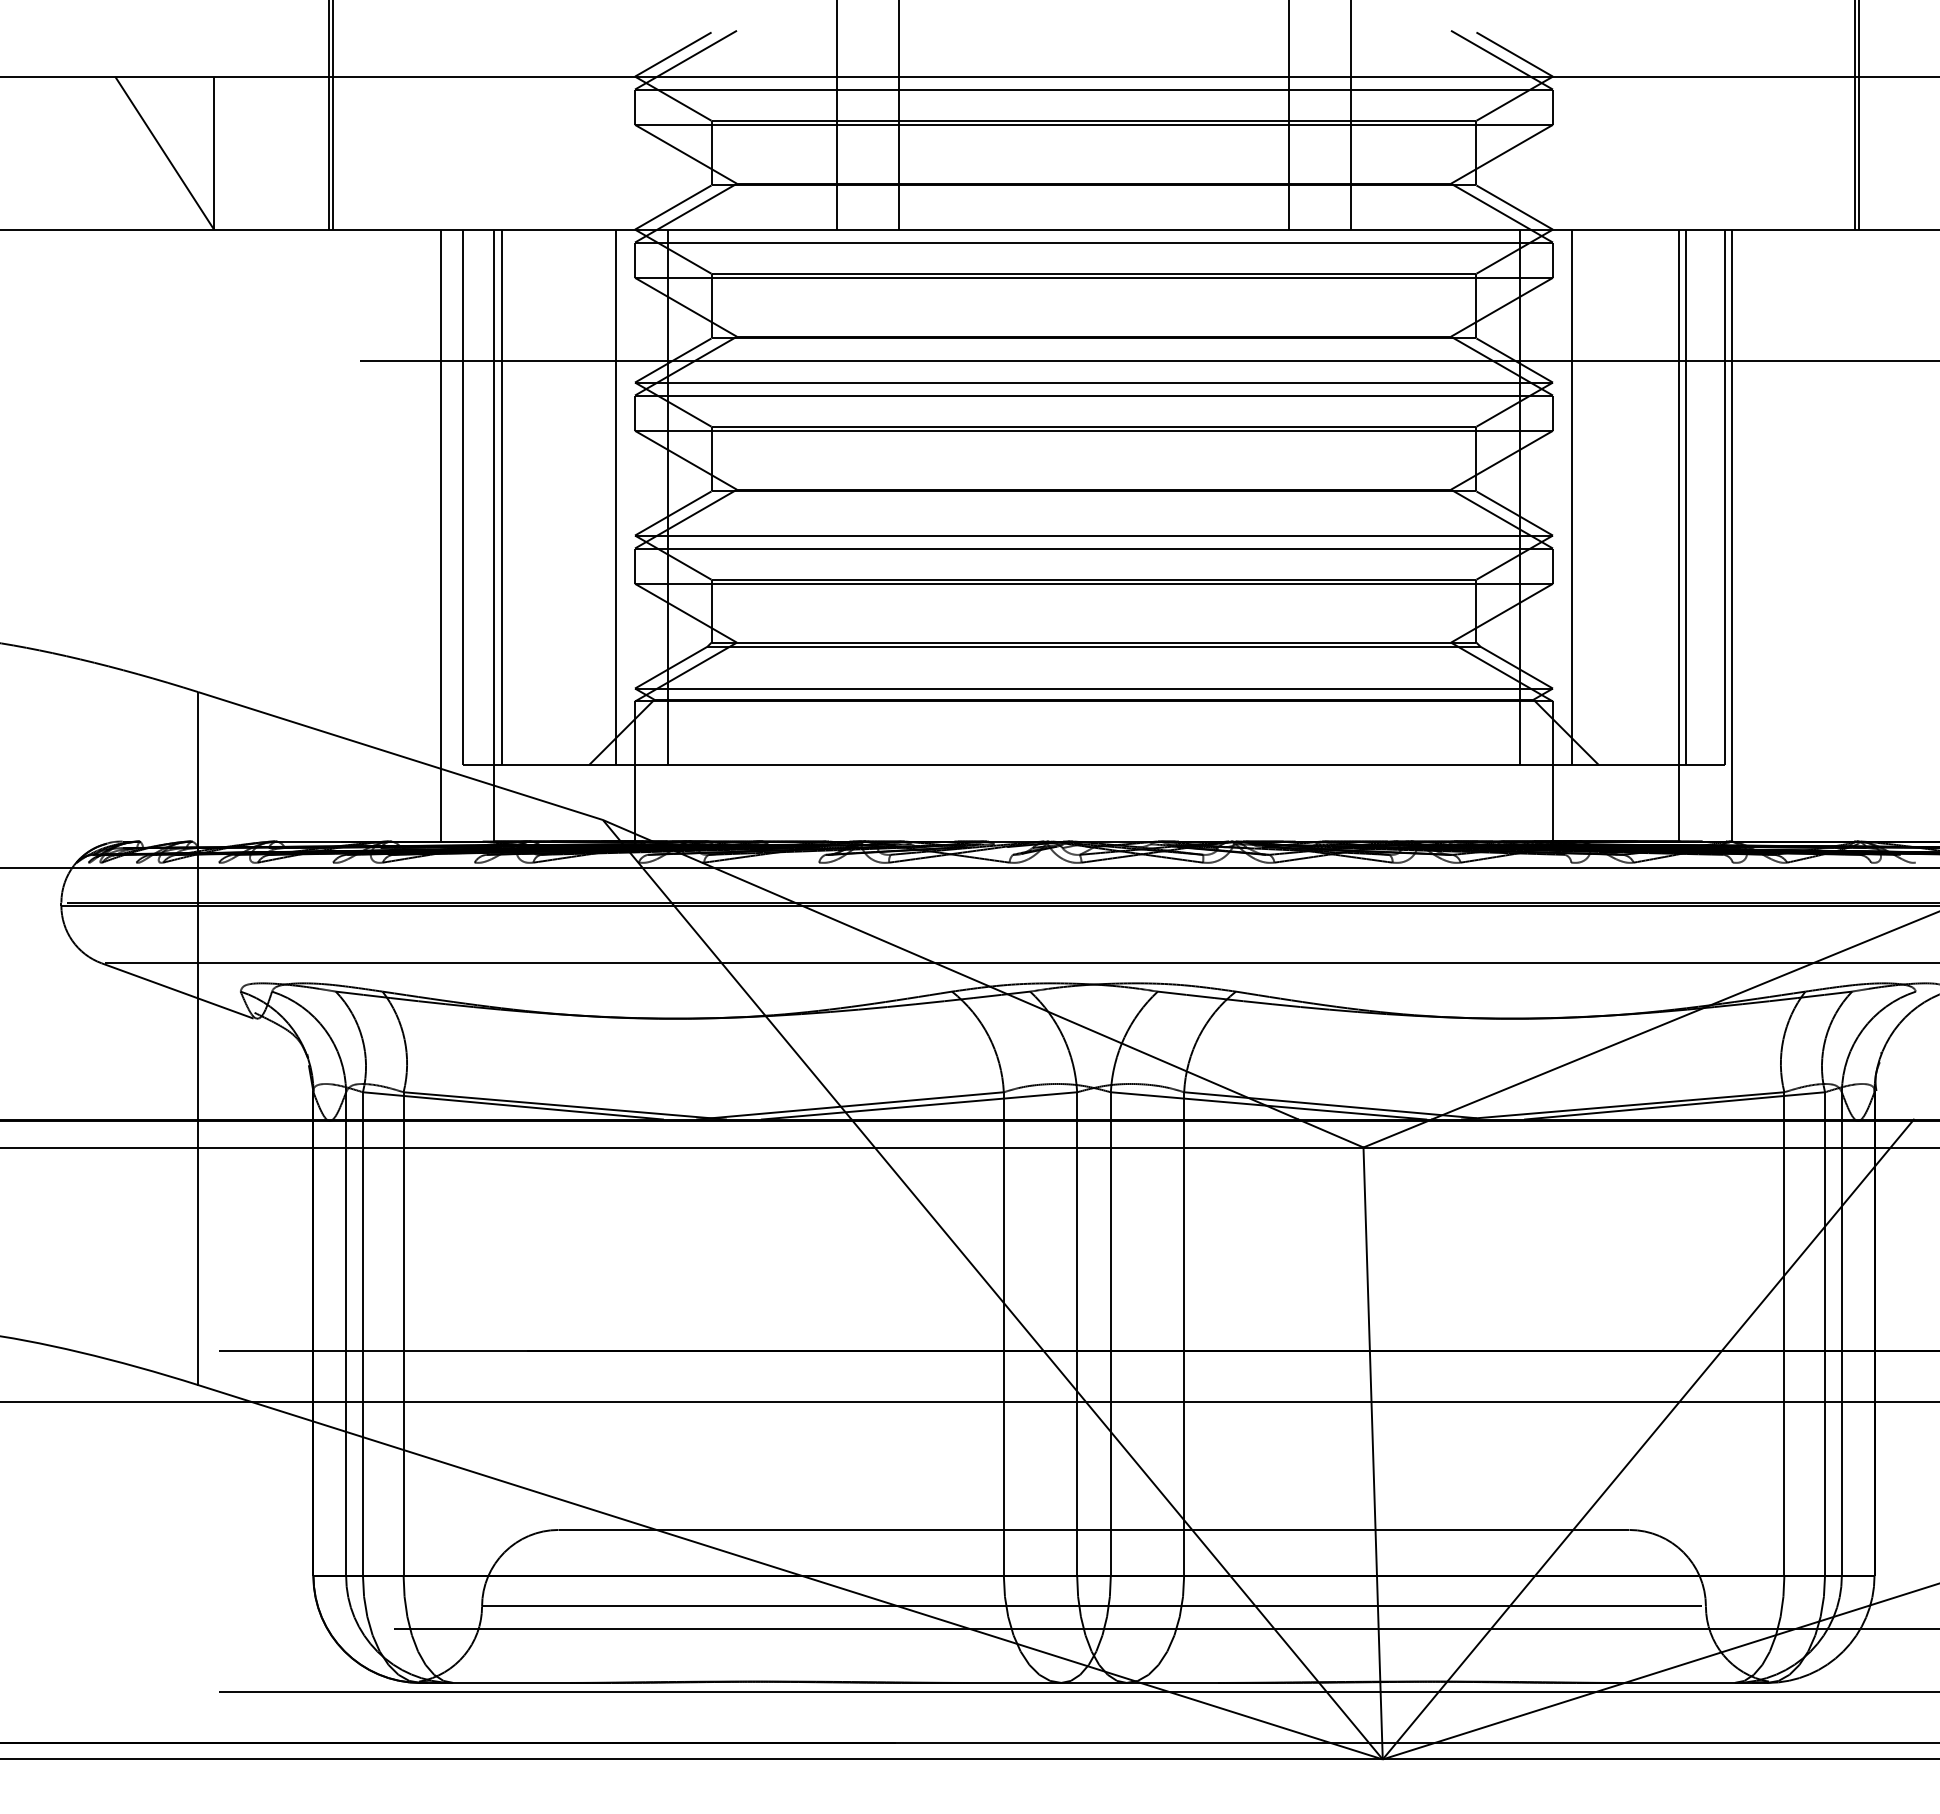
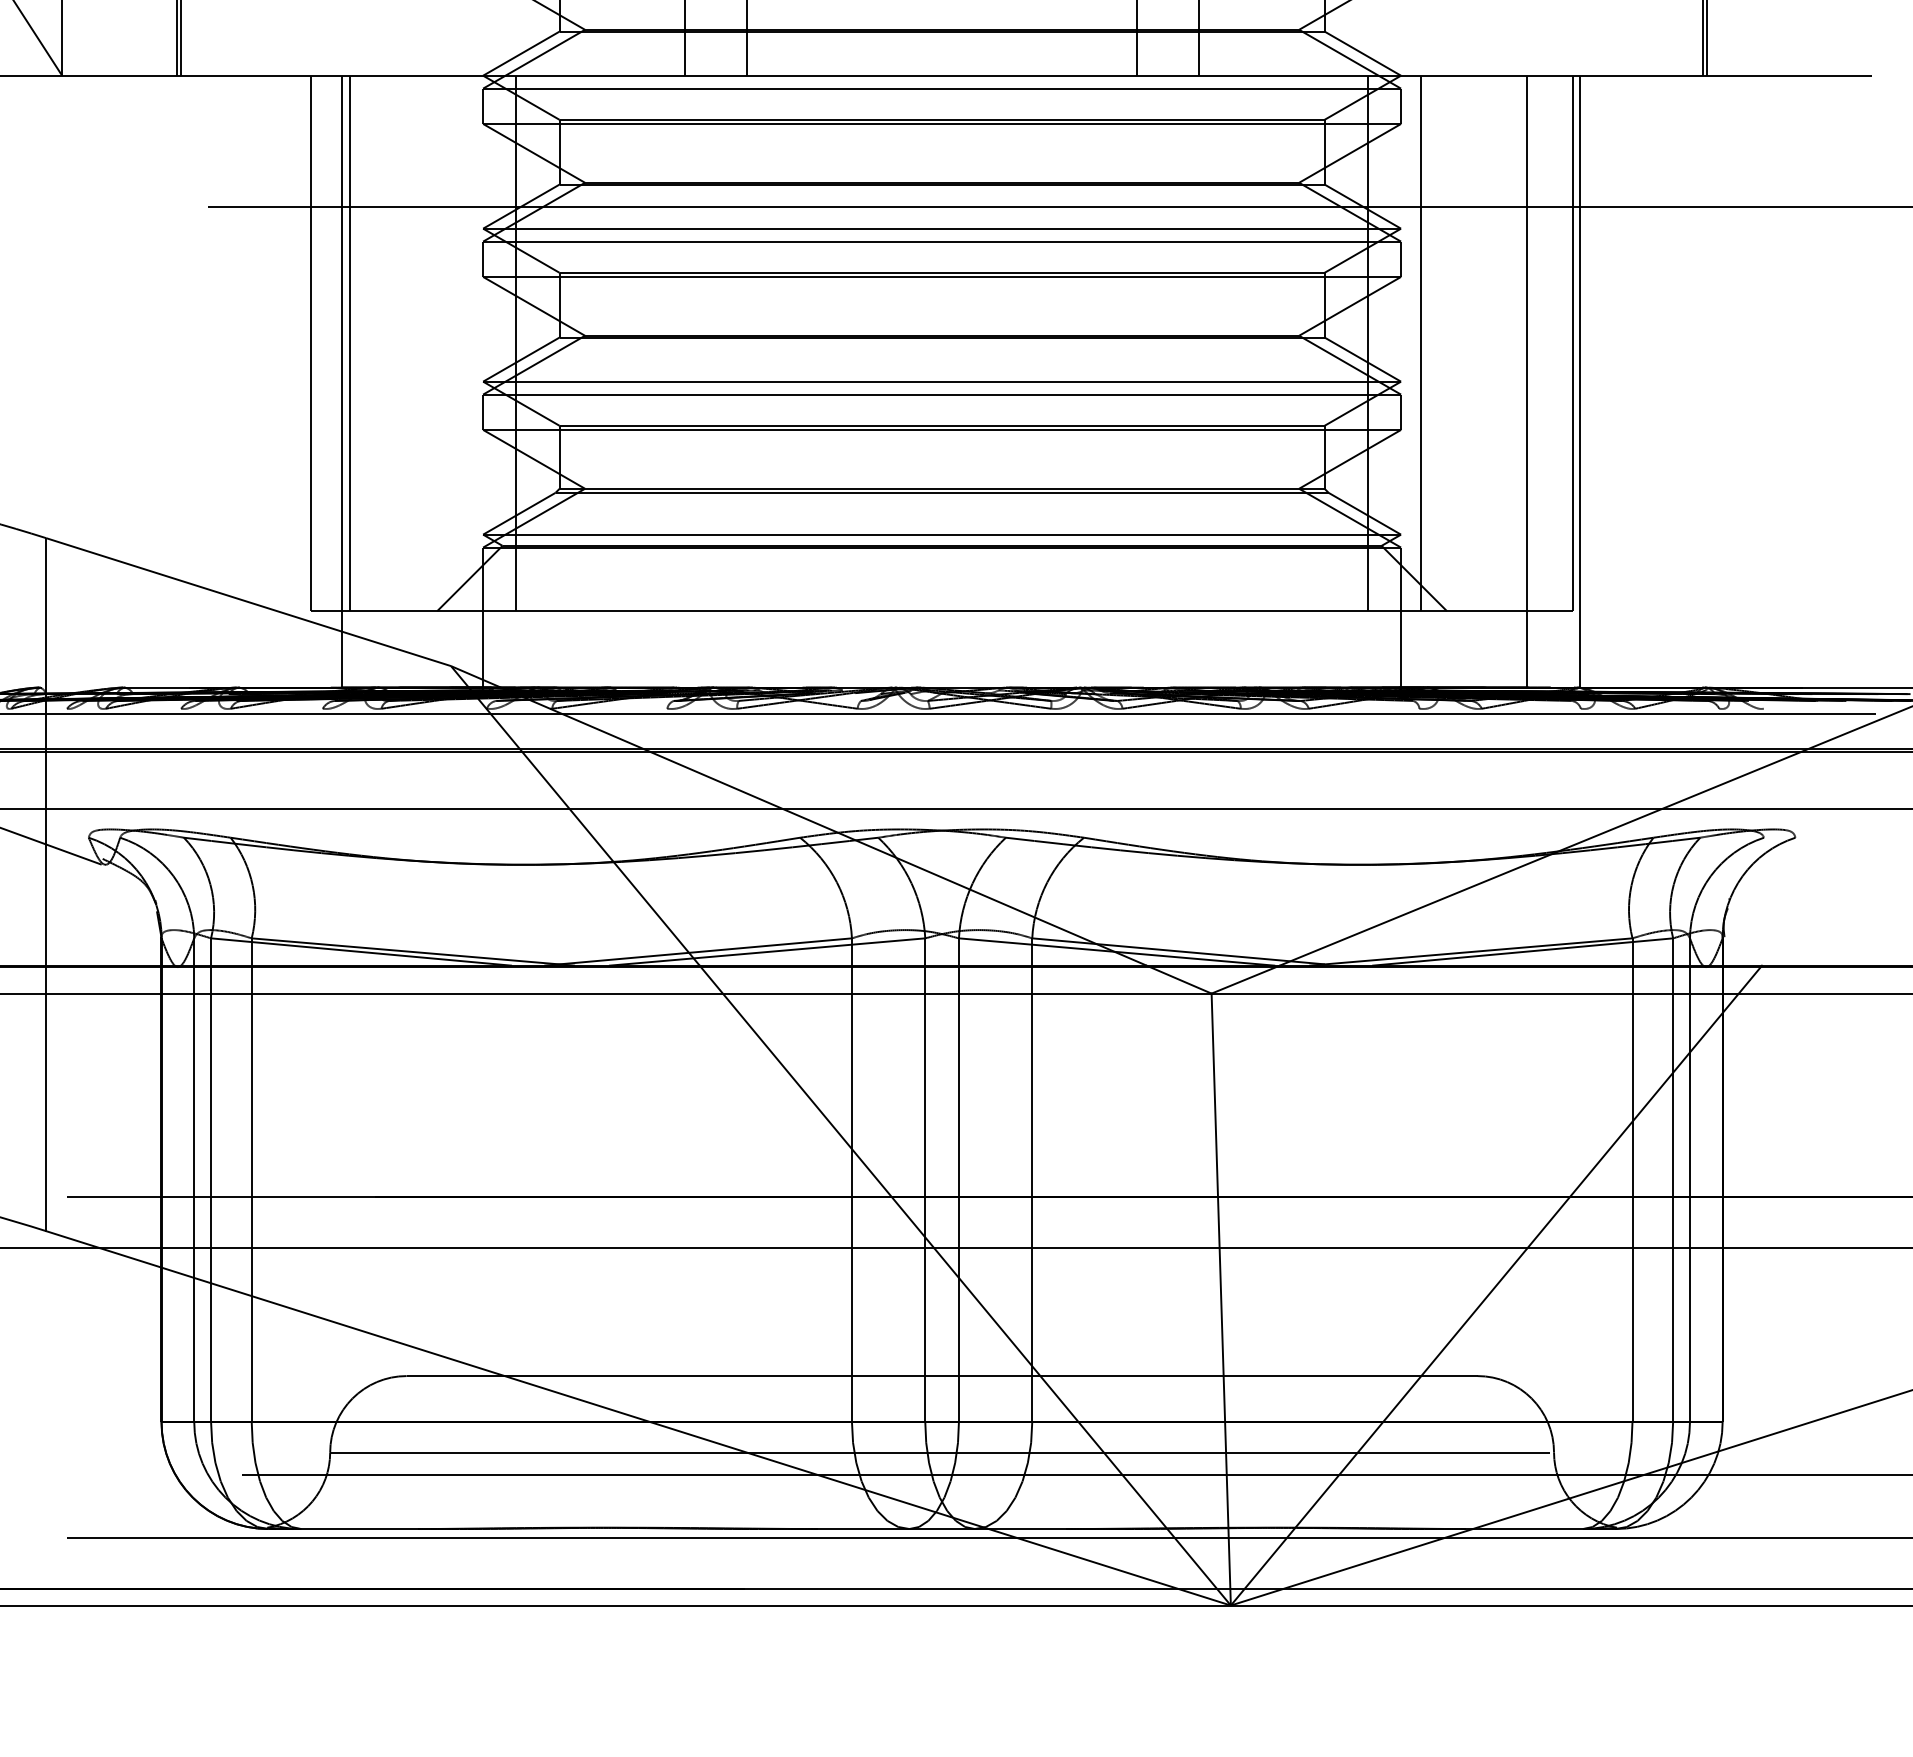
line: (615, 497) -> (463, 343), removed
line: (1685, 497) -> (1533, 343), removed
line: (441, 535) -> (289, 381), removed

